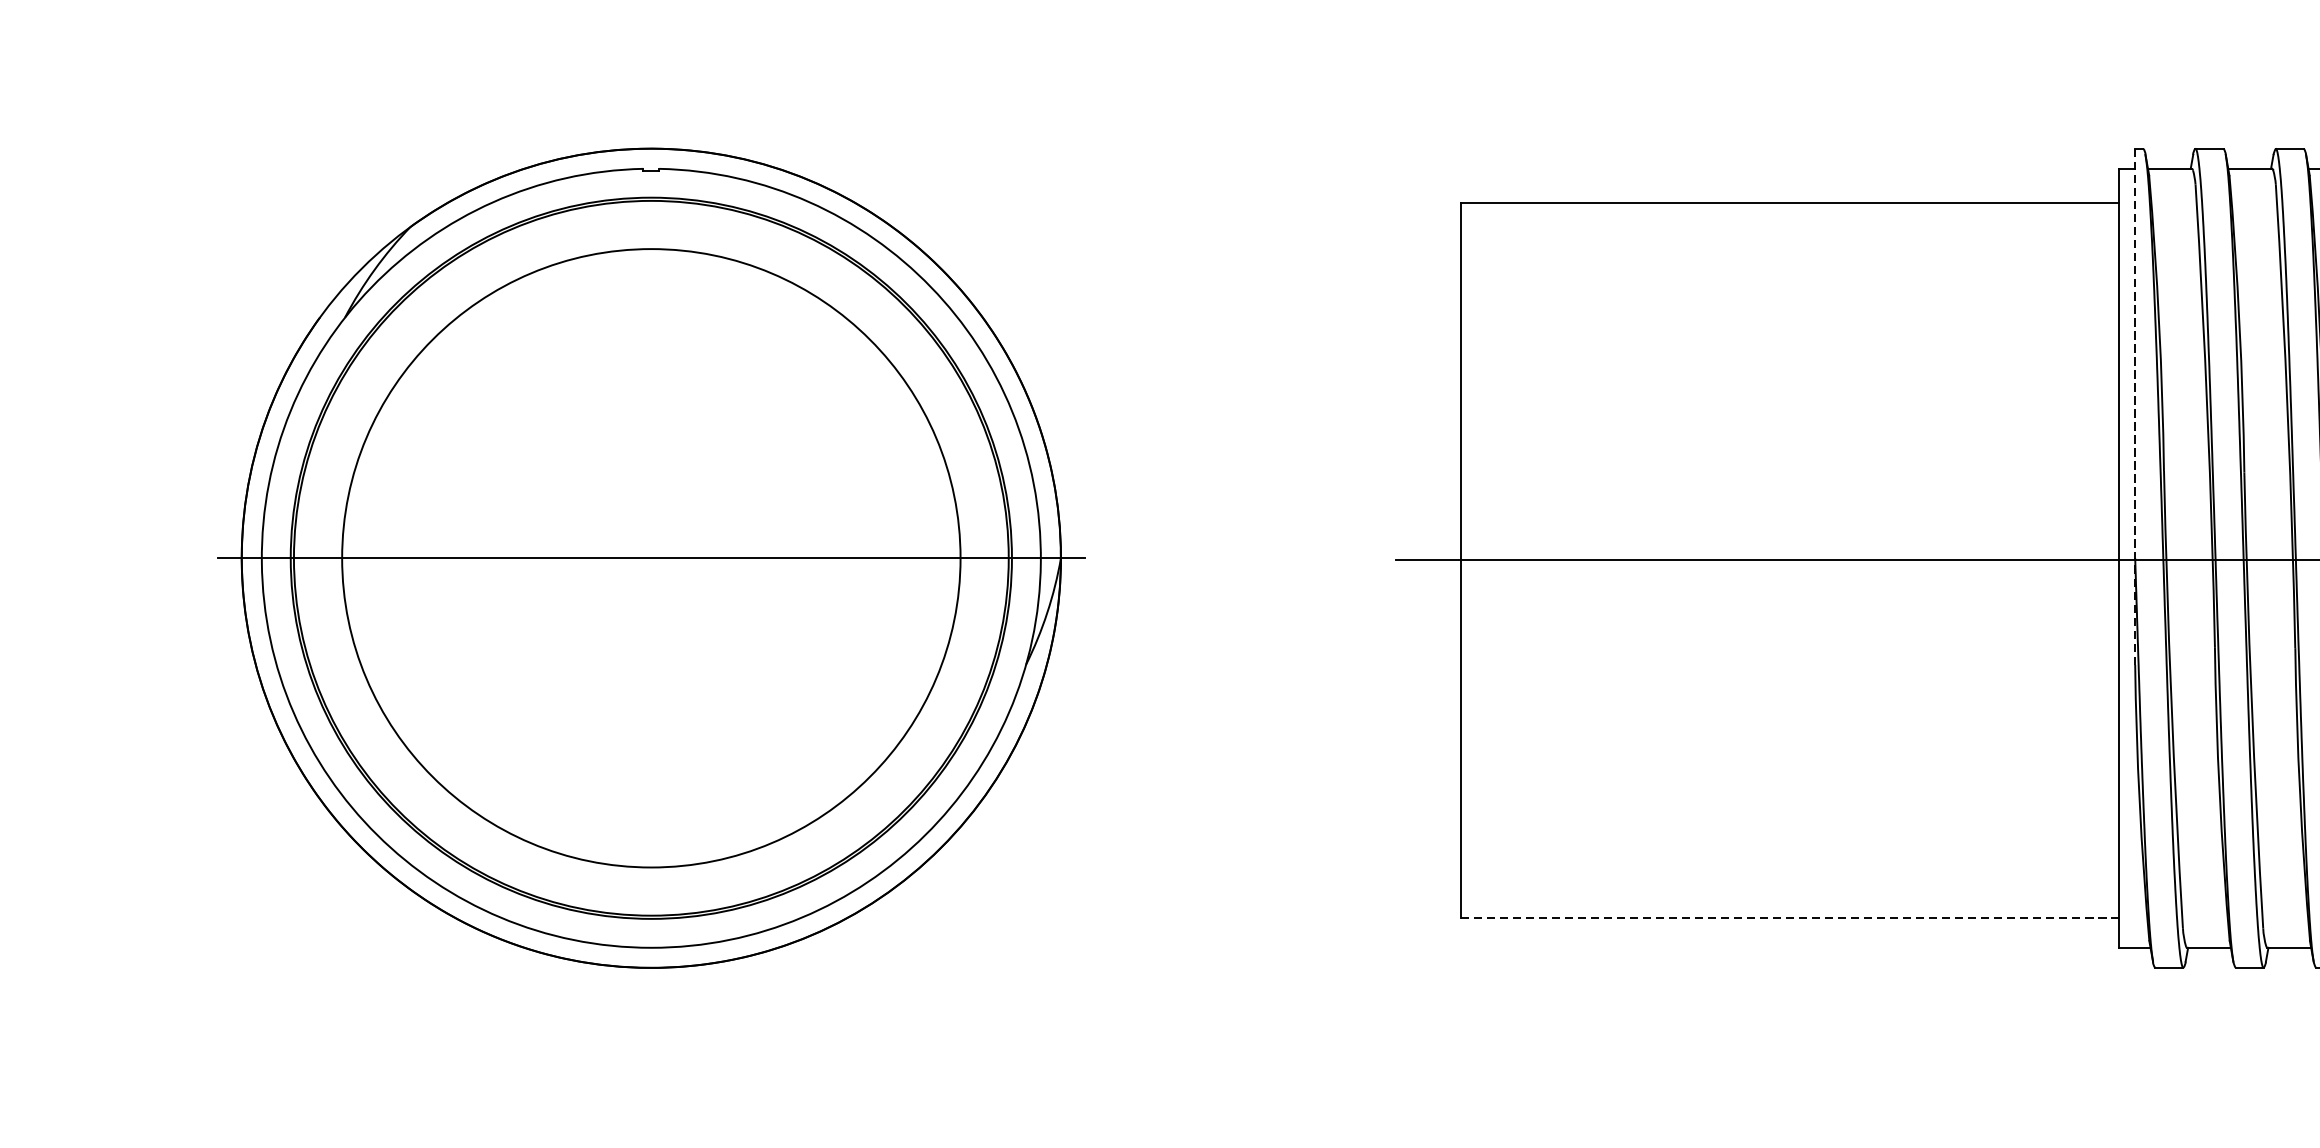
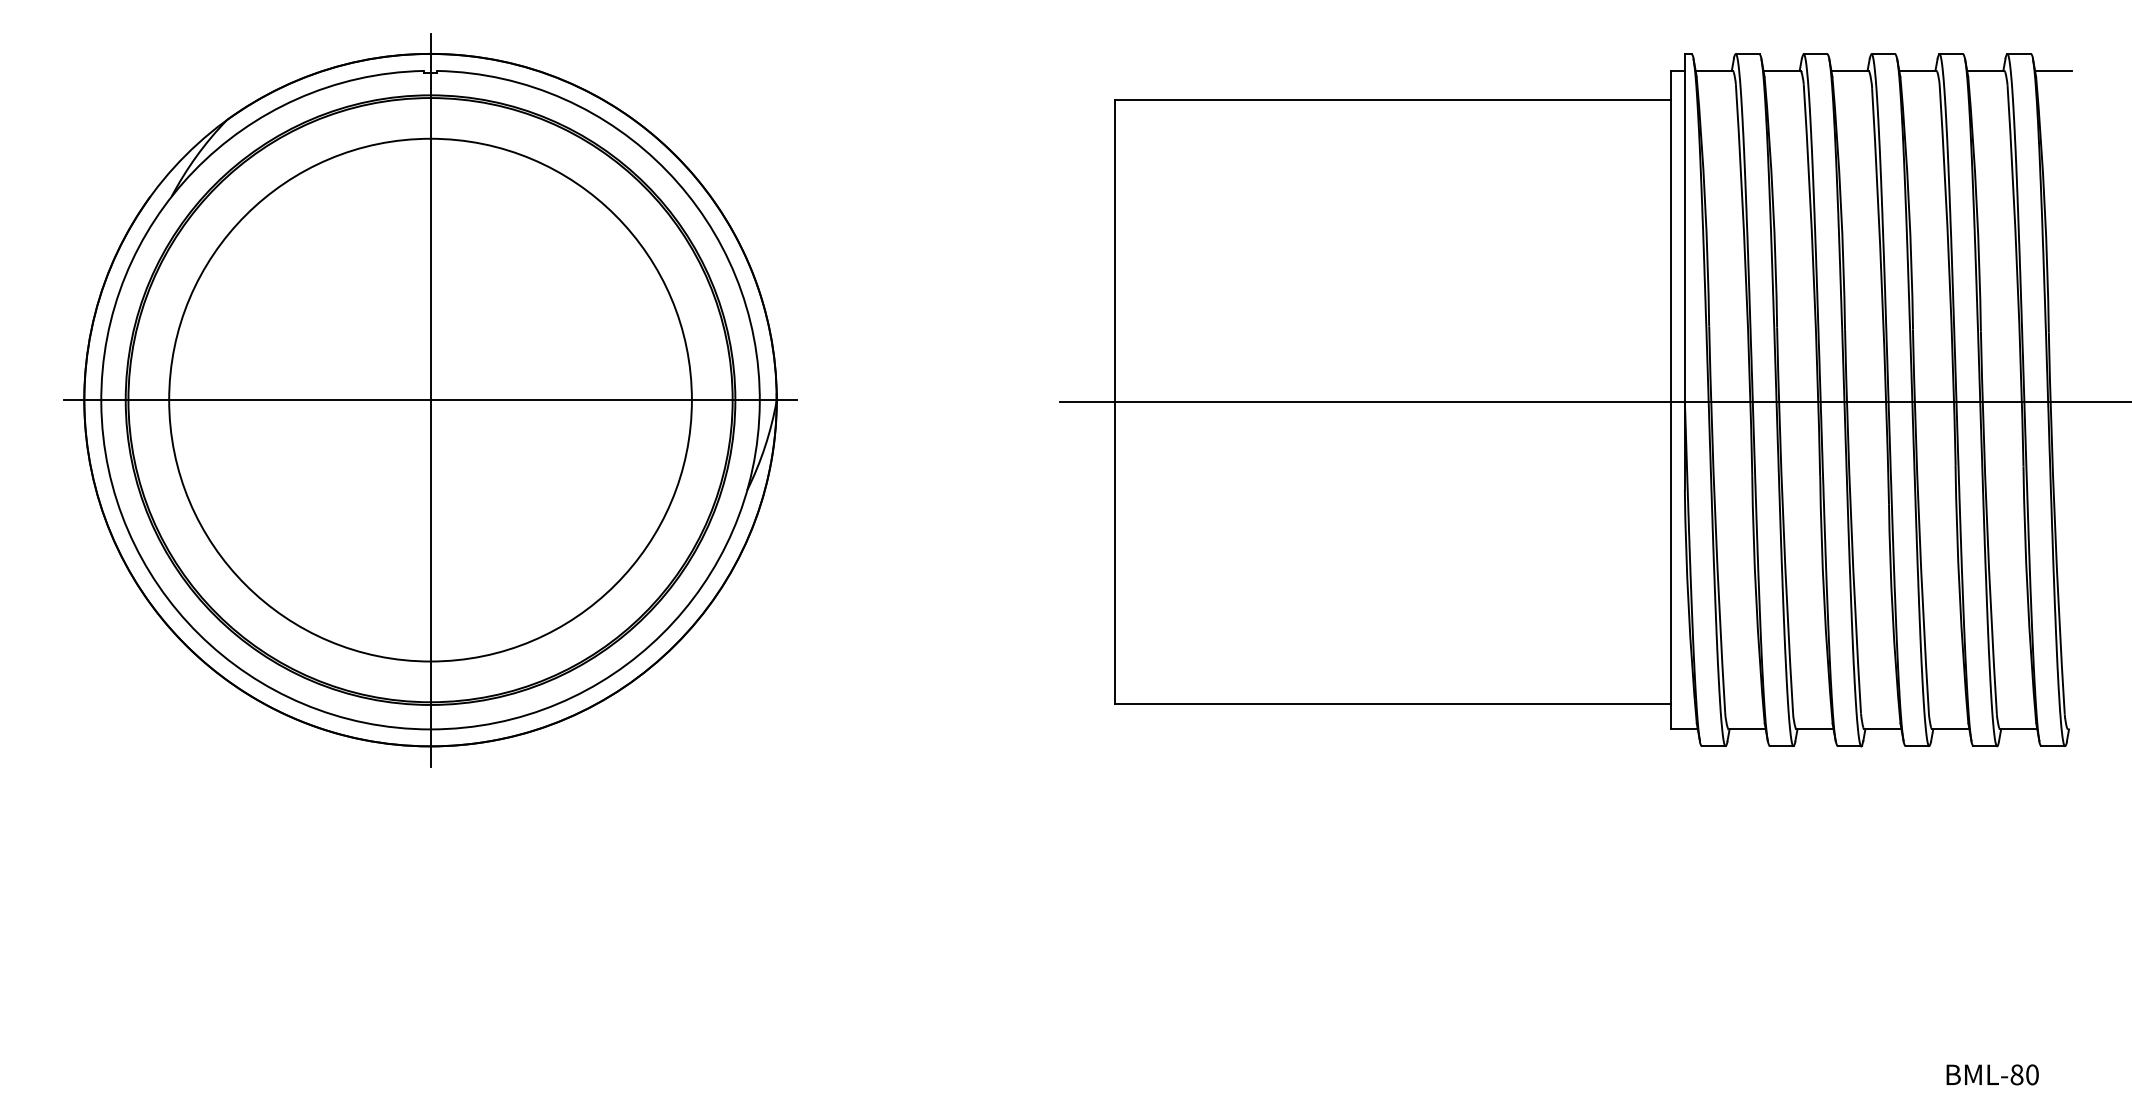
line: (2134, 406) -> (1684, 271), dashed -> solid
line: (651, 557) -> (430, 399), added
line: (1790, 918) -> (1393, 704), dashed -> solid

